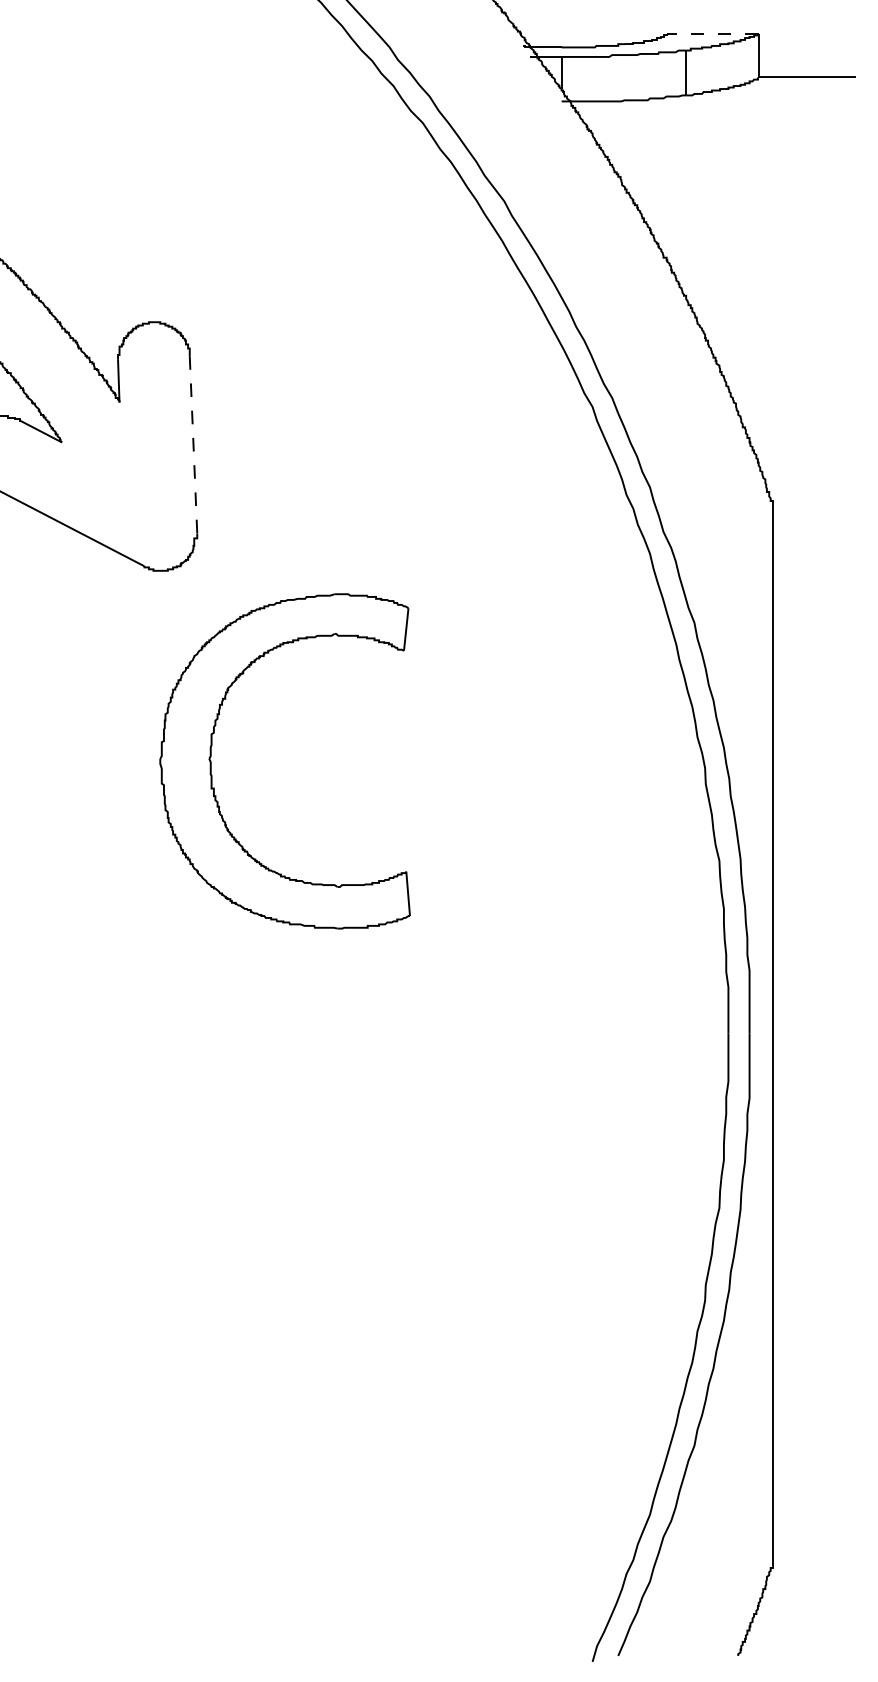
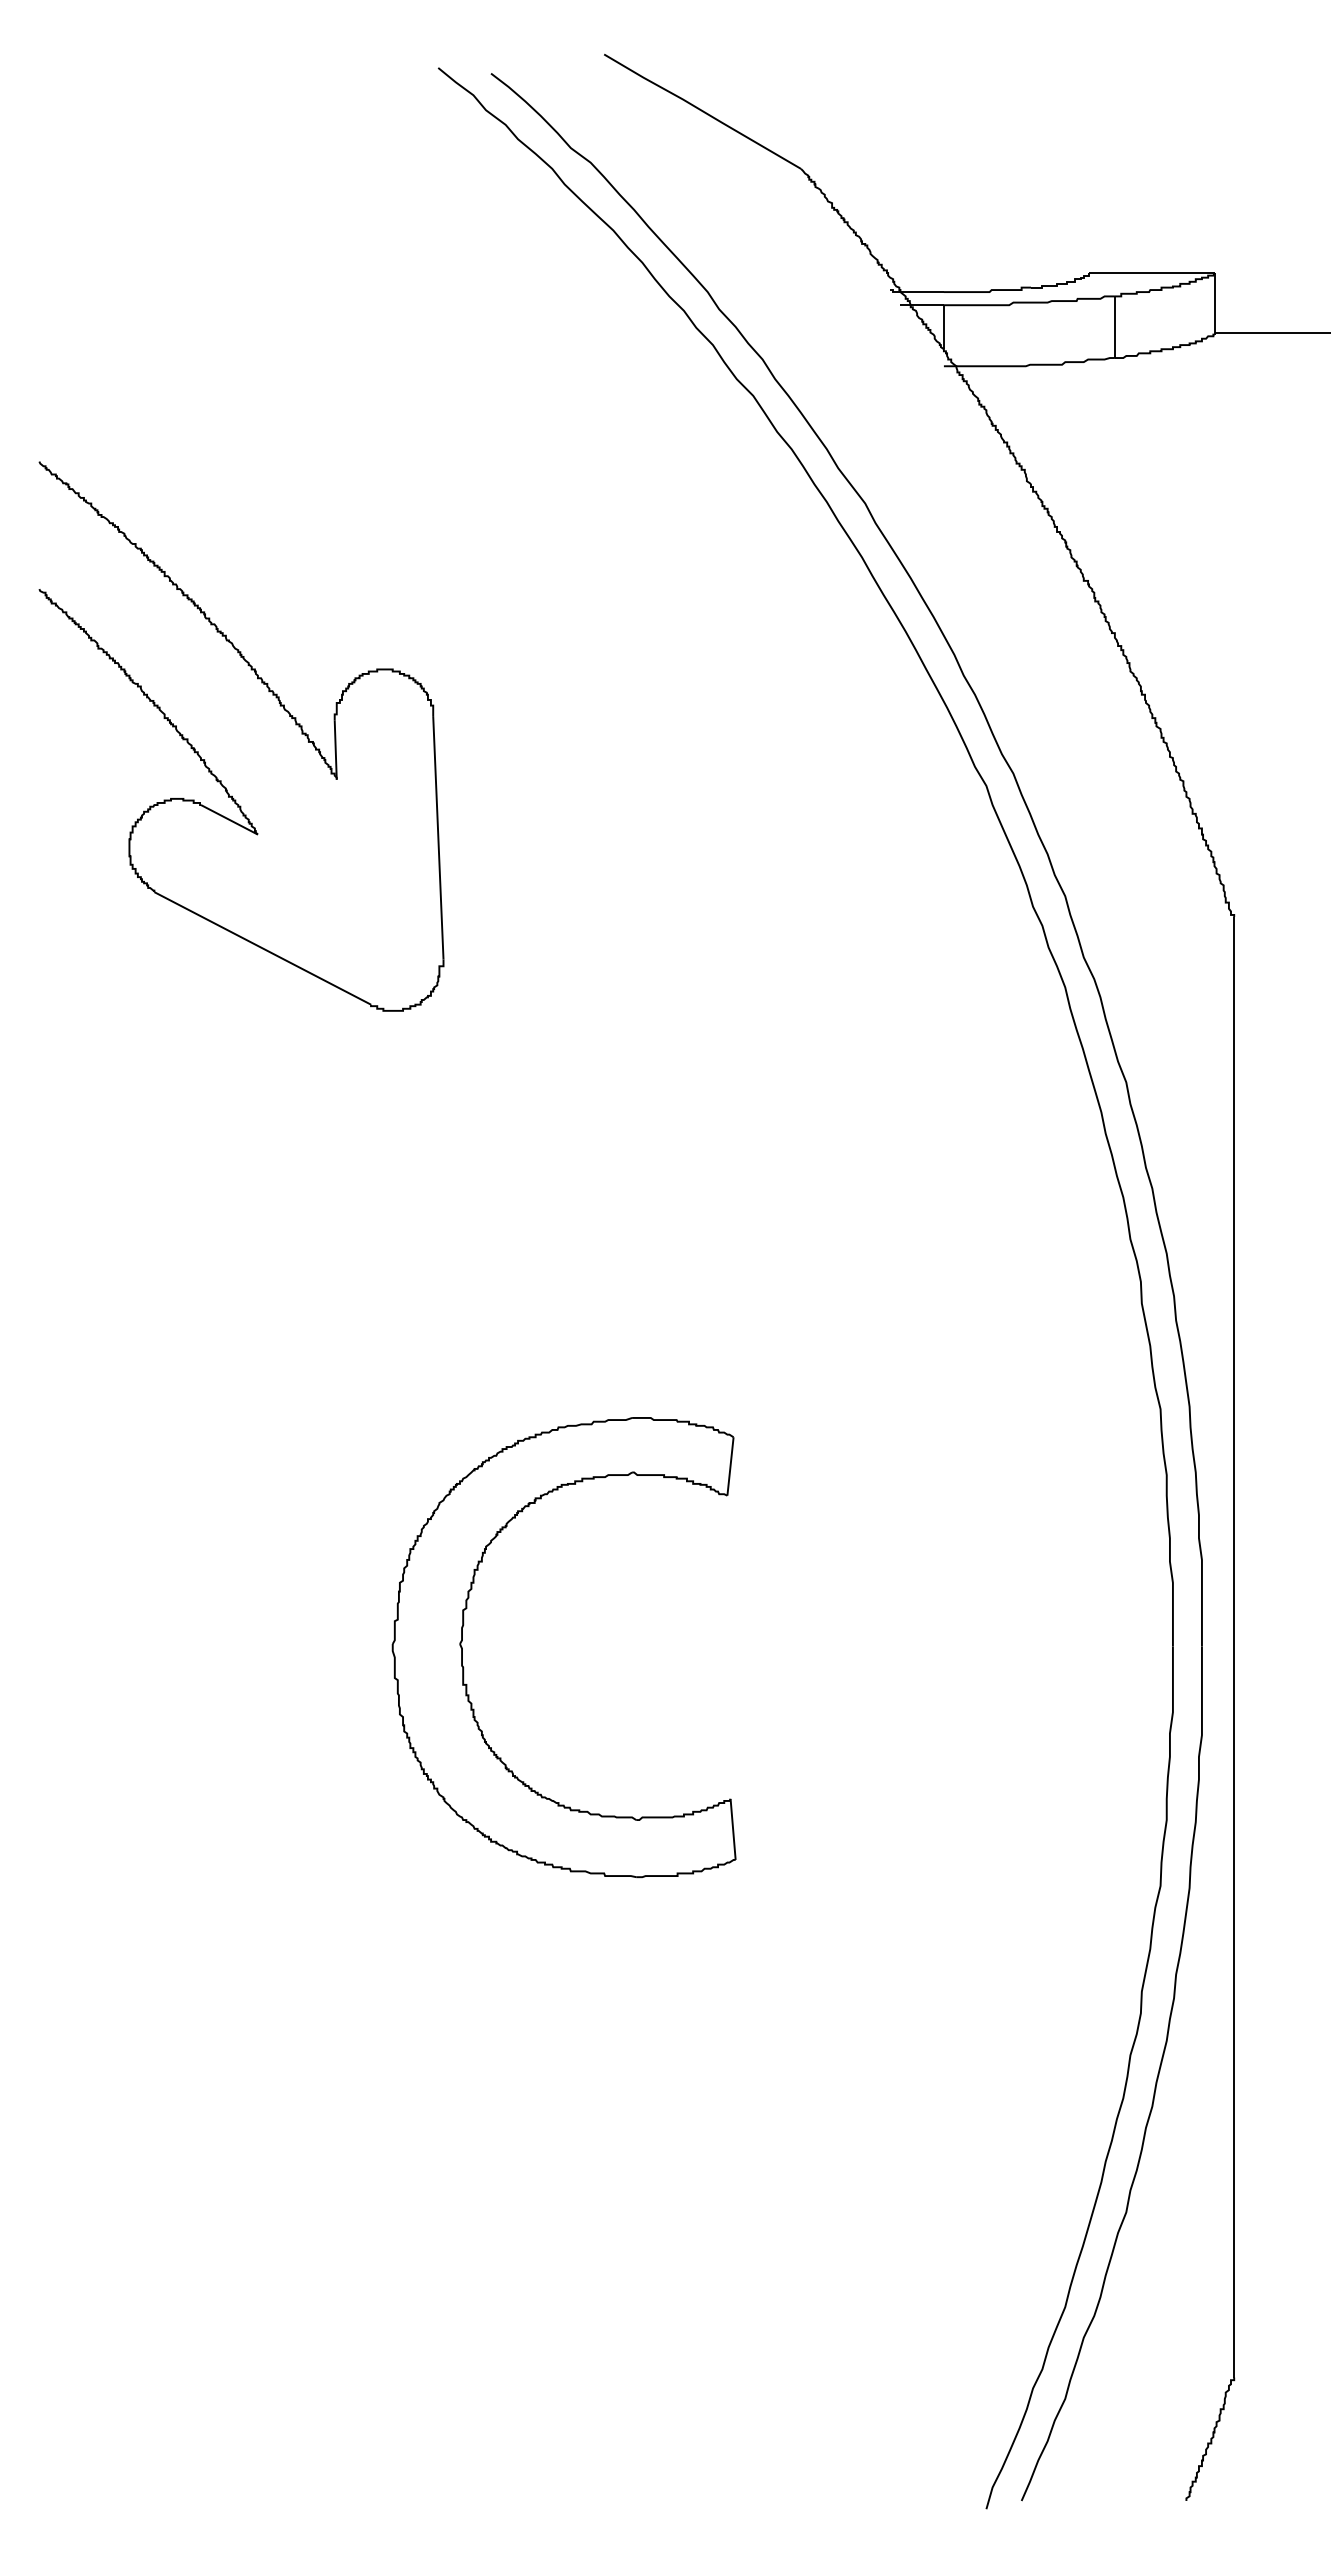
line: (712, 33) -> (1151, 273), dashed -> solid
line: (193, 444) -> (438, 837), dashed -> solid
part: (211, 761) -> (462, 1647), moved

